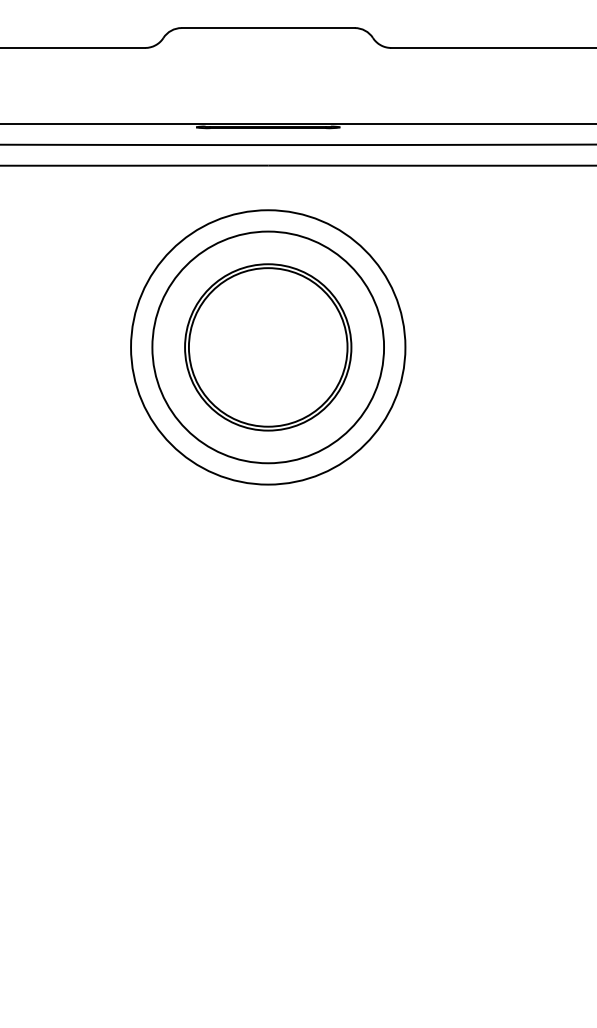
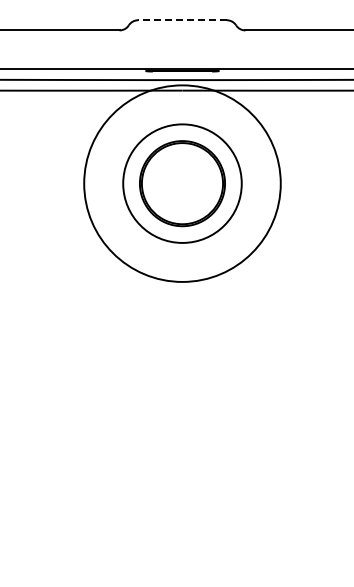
line: (266, 28) -> (181, 20), solid -> dashed
circle: (268, 347) -> (182, 183), size x1.4

